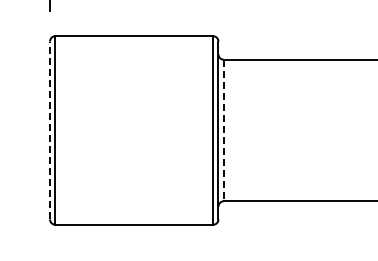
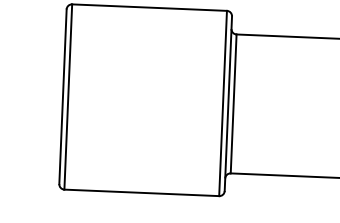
line: (50, 130) -> (63, 96), dashed -> solid
line: (223, 130) -> (233, 103), dashed -> solid

